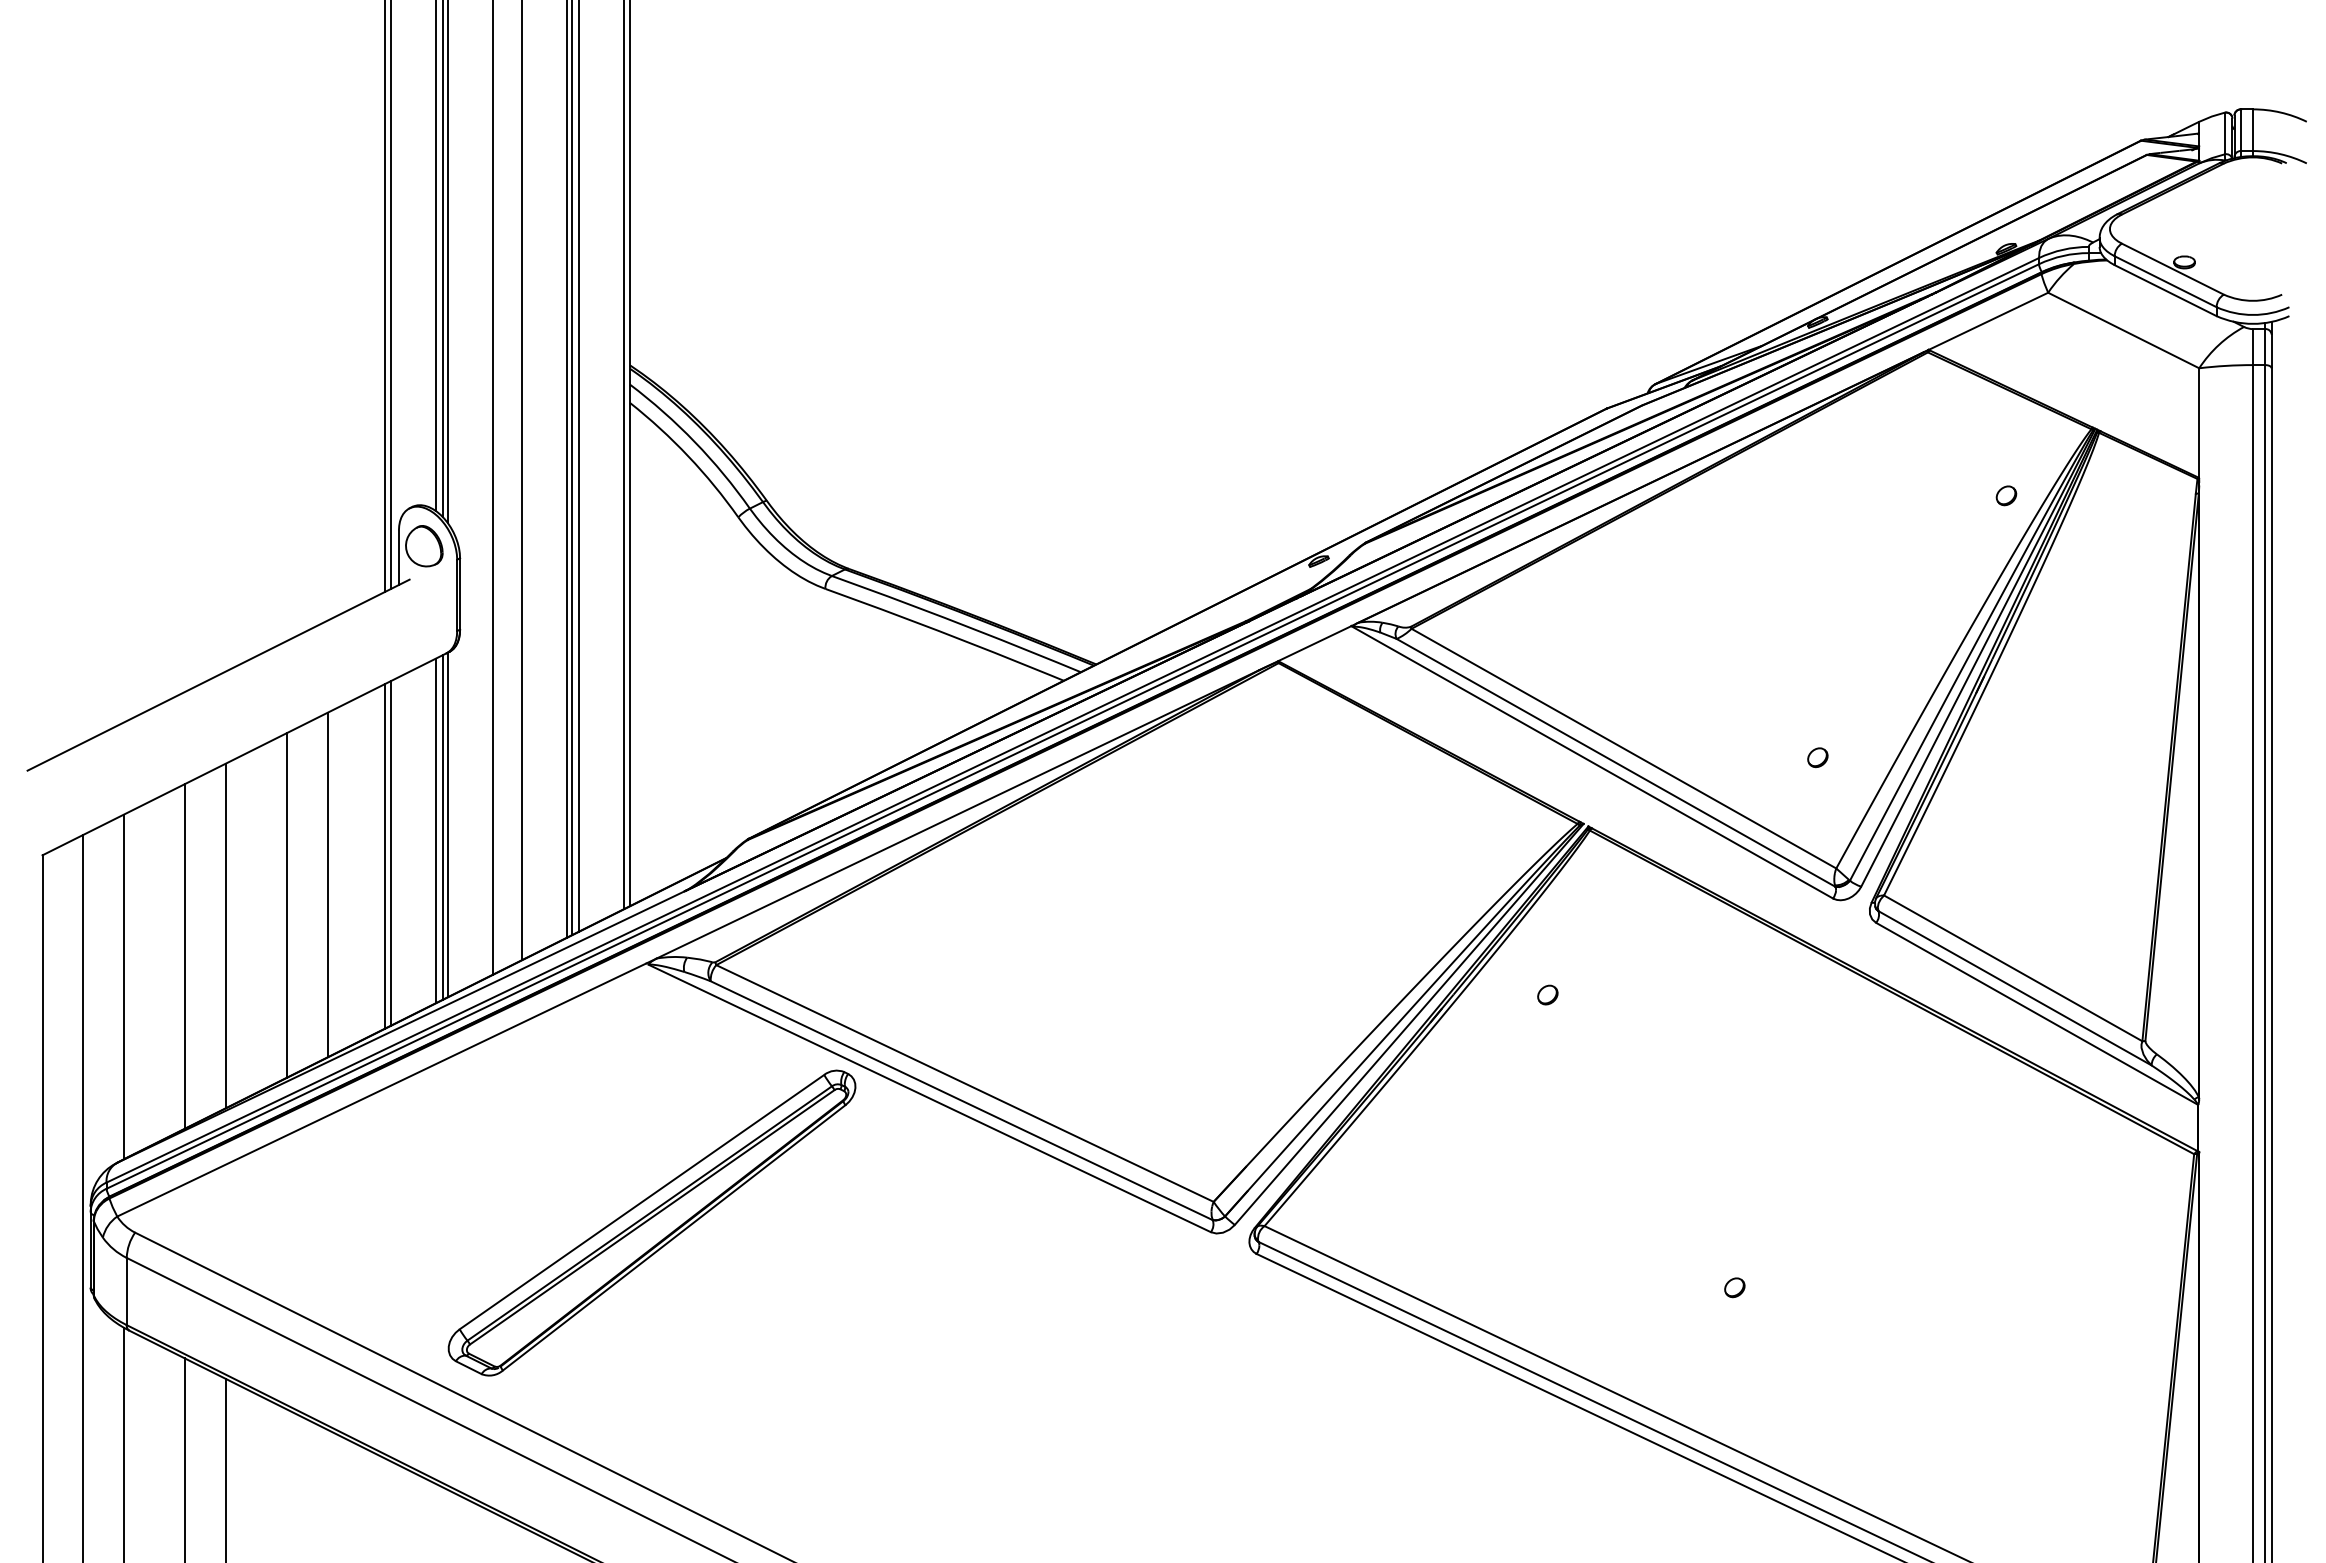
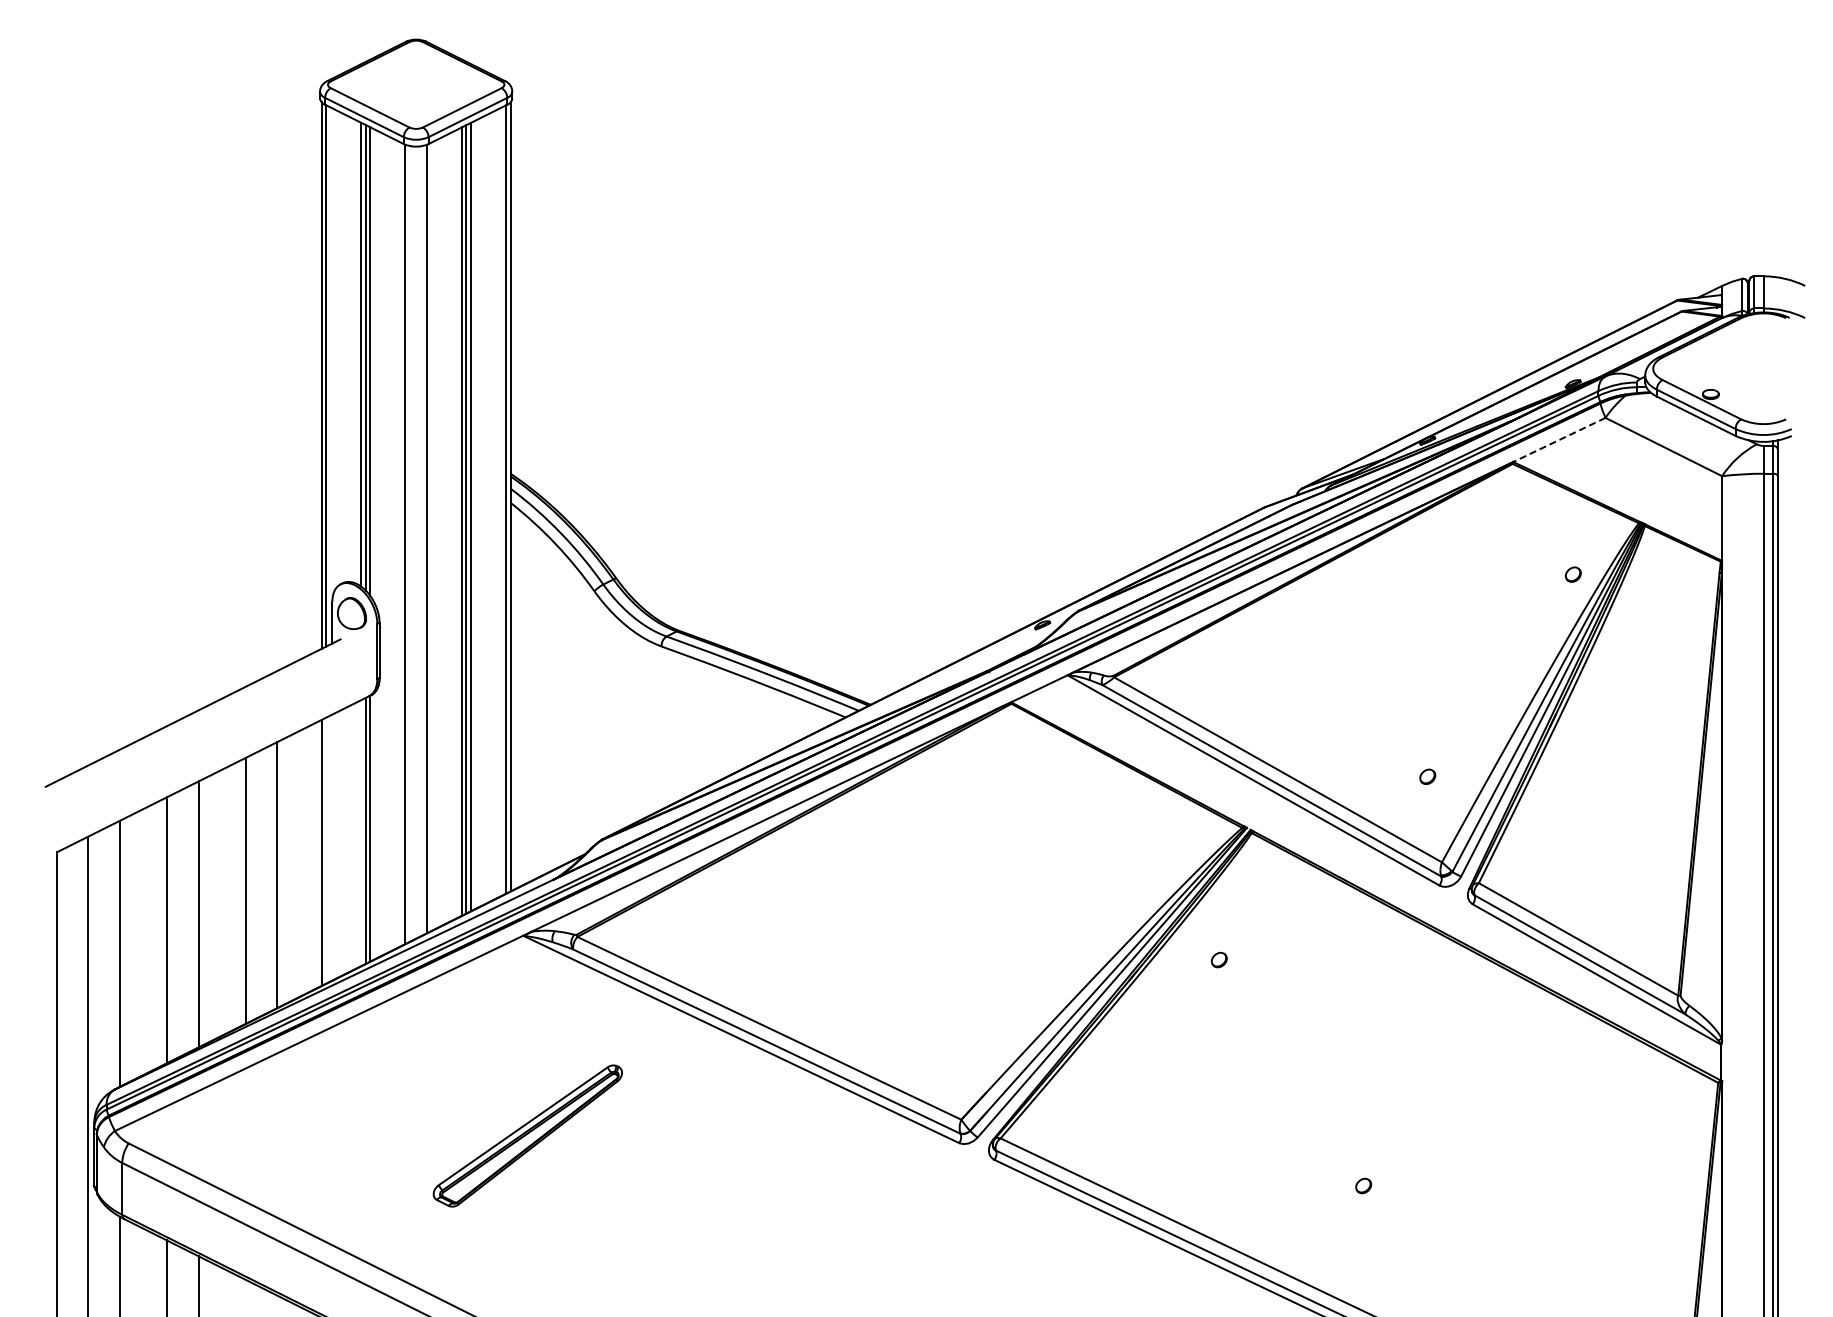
line: (1987, 322) -> (1558, 440), solid -> dashed
line: (436, 831) -> (361, 833), removed
line: (391, 853) -> (326, 850), removed
part: (651, 1222) -> (527, 1135), size x0.6

